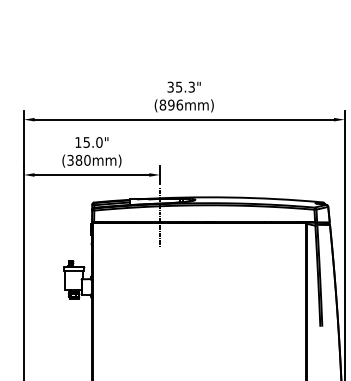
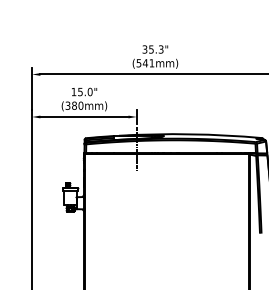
text: (171, 104) -> (145, 62), (896mm) -> (541mm)

